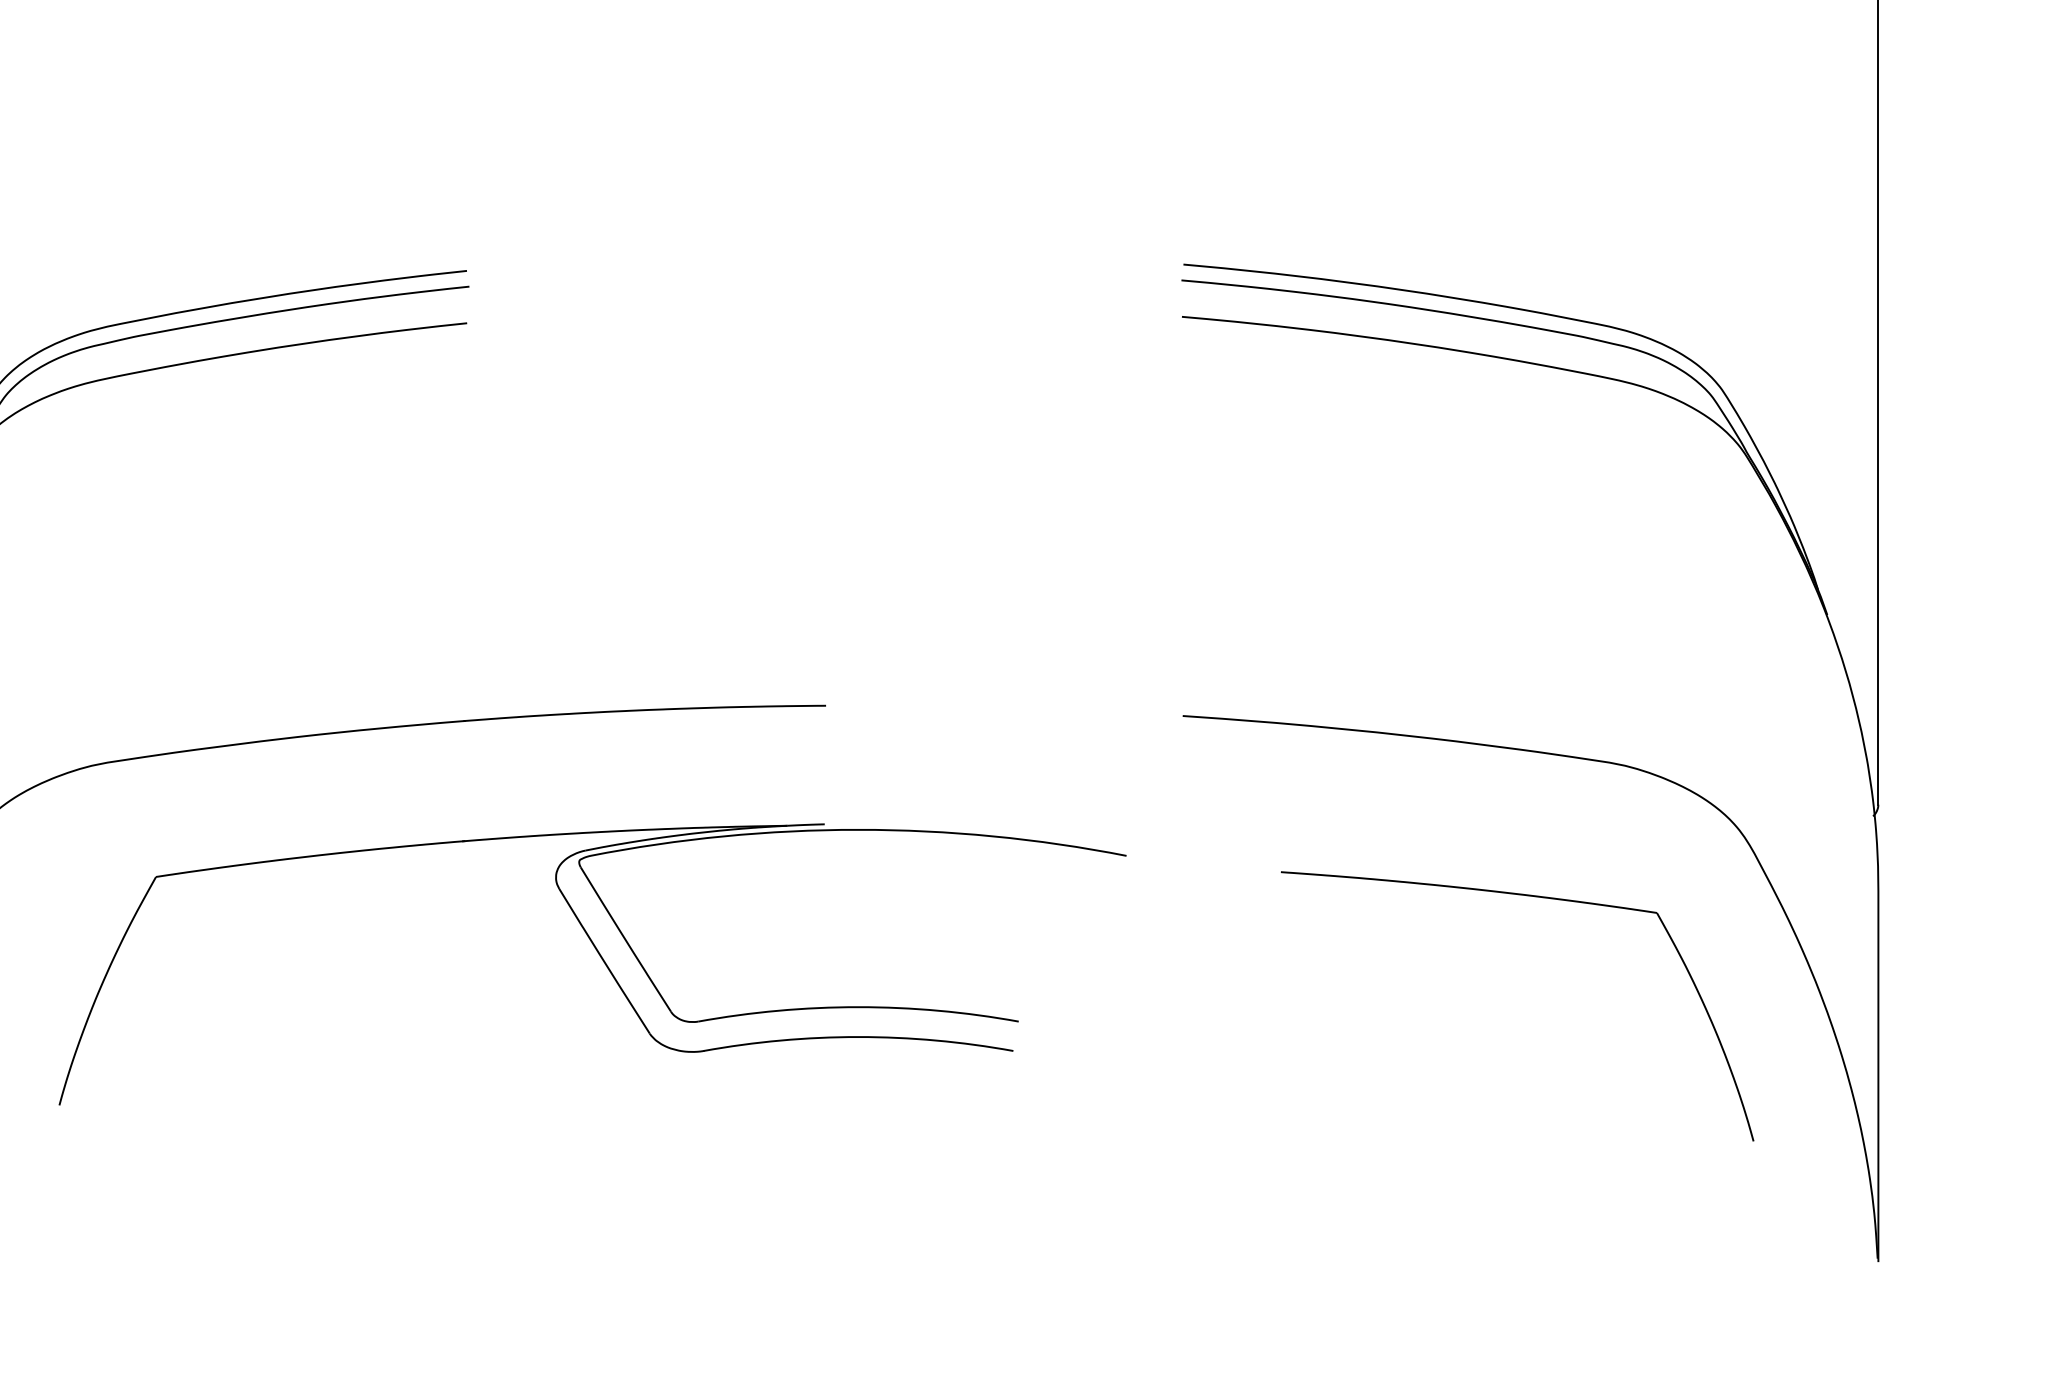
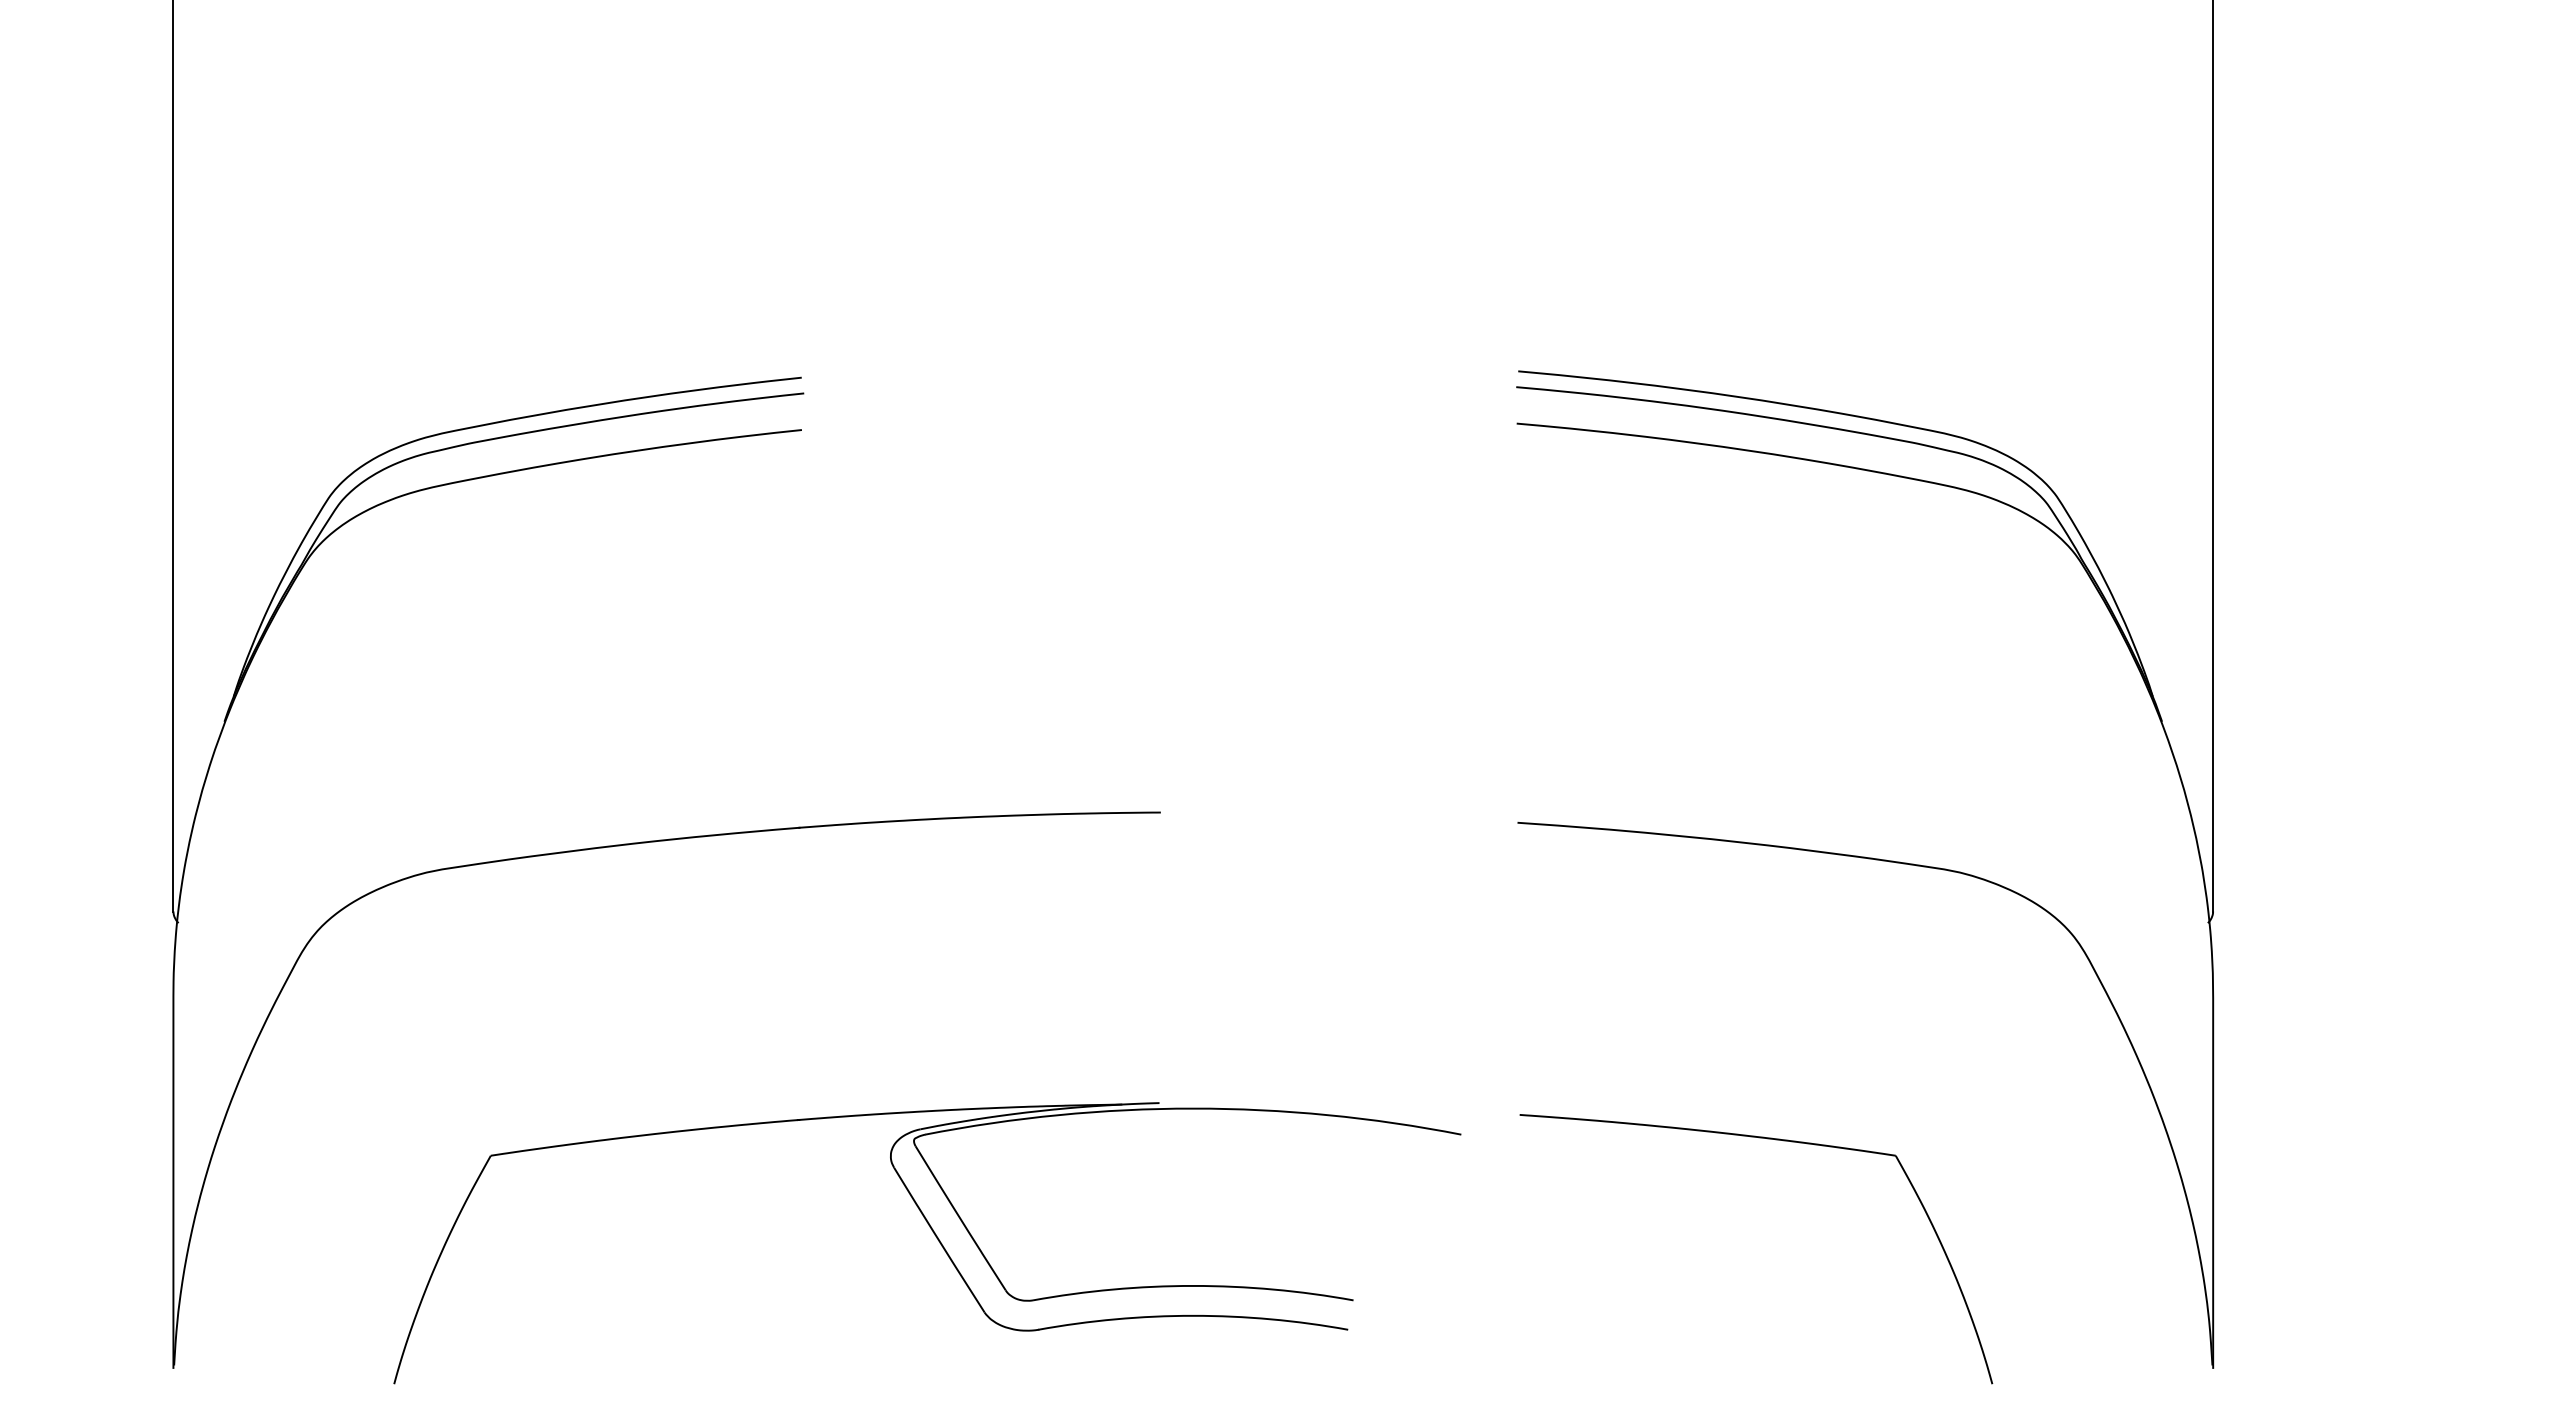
part: (1528, 896) -> (1767, 1139), moved
part: (601, 959) -> (936, 1238), moved

